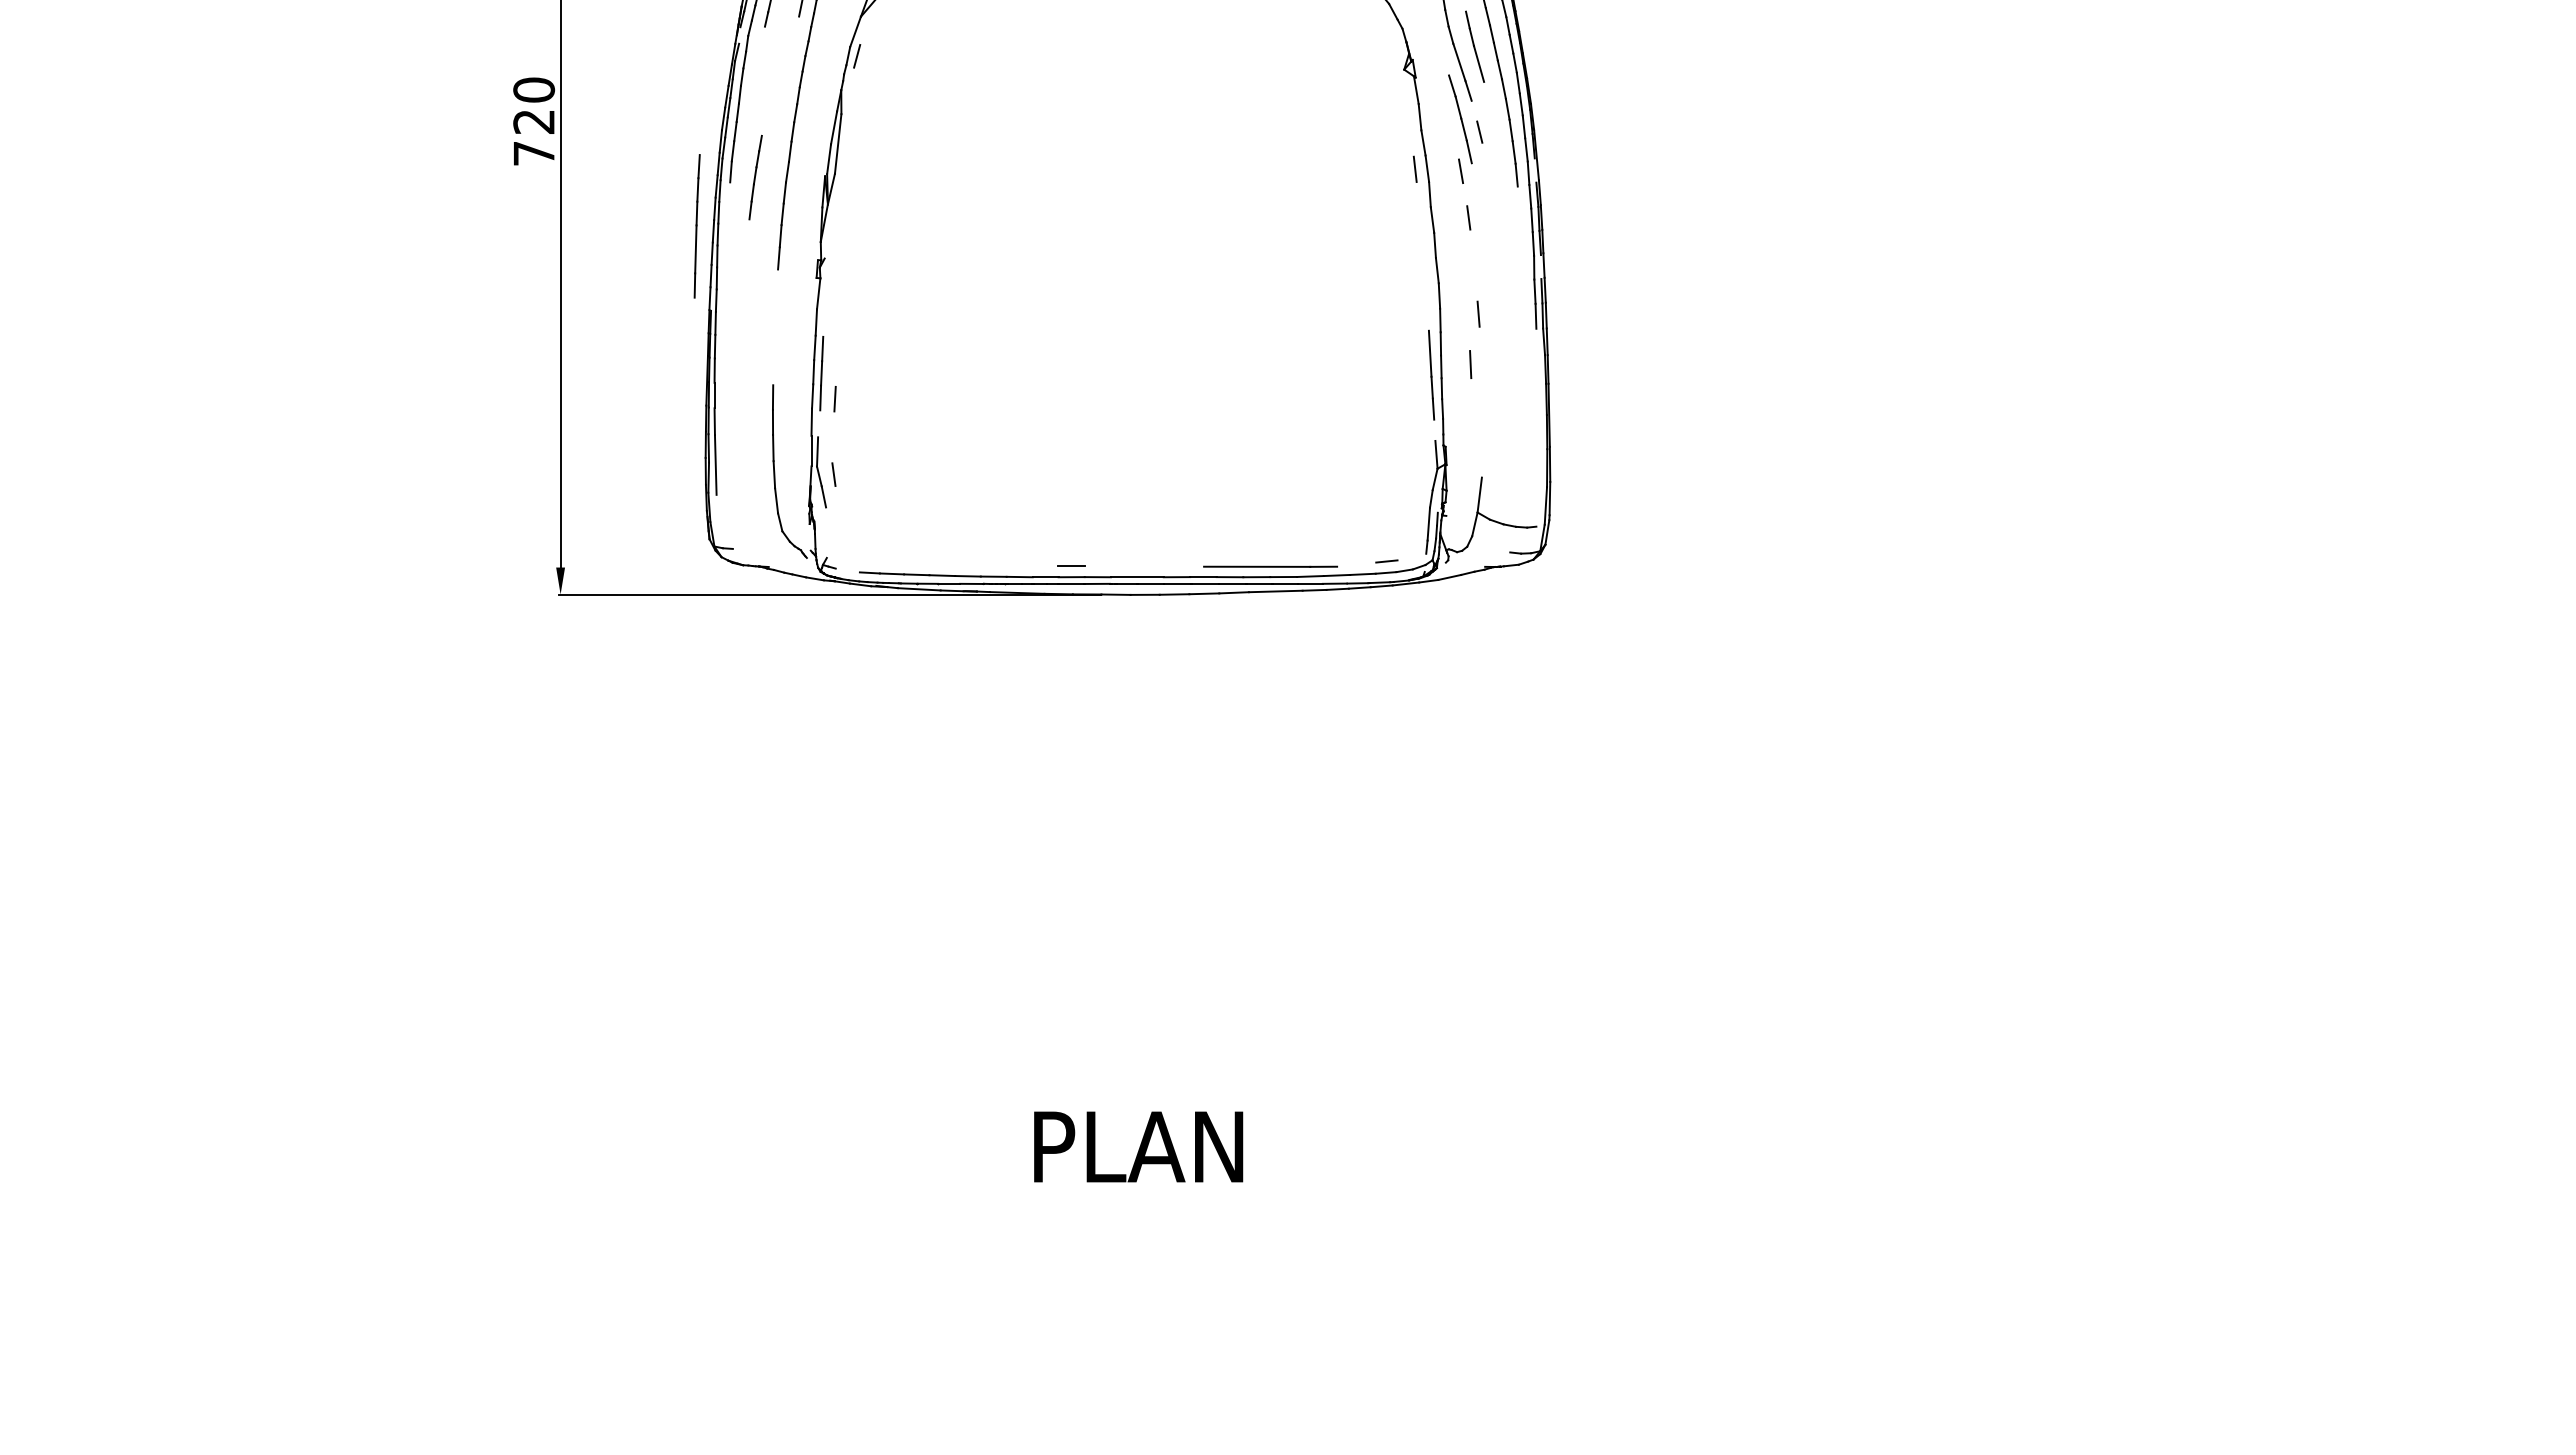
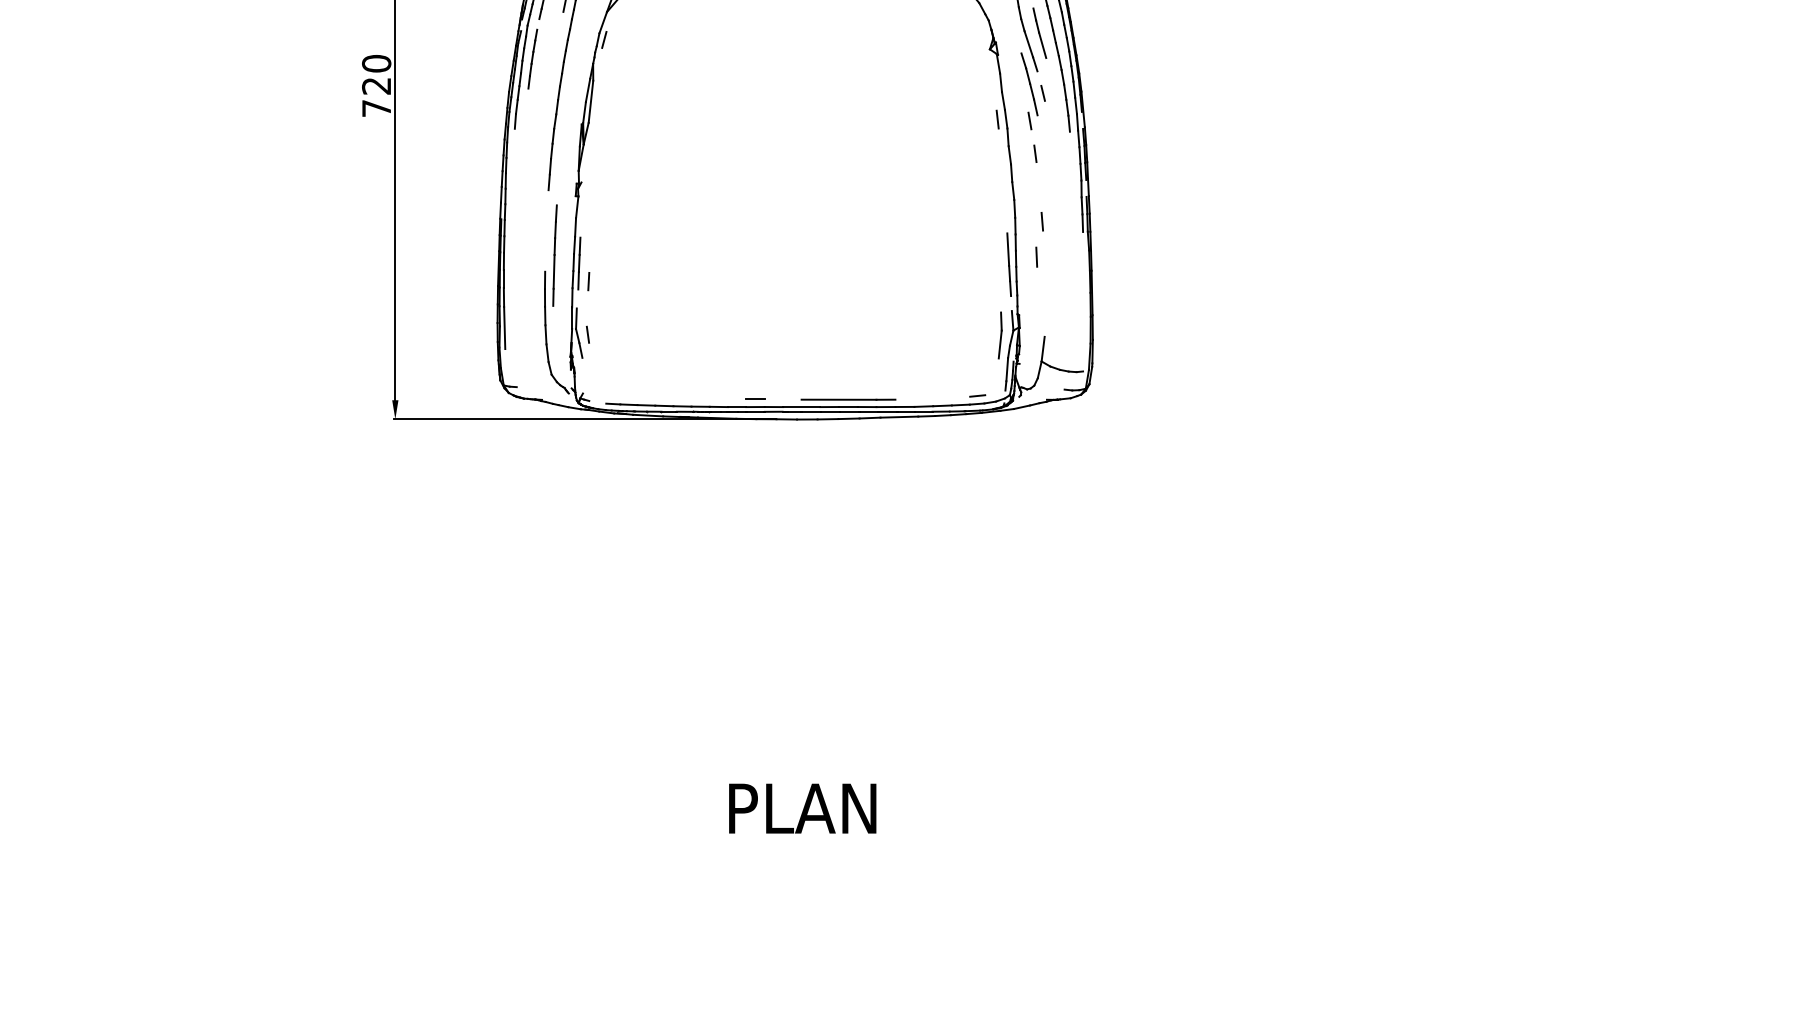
line: (755, 177) -> (532, 59), moved
line: (696, 226) -> (554, 255), moved
part: (1418, 475) -> (999, 335), added
line: (1270, 566) -> (848, 399), moved

